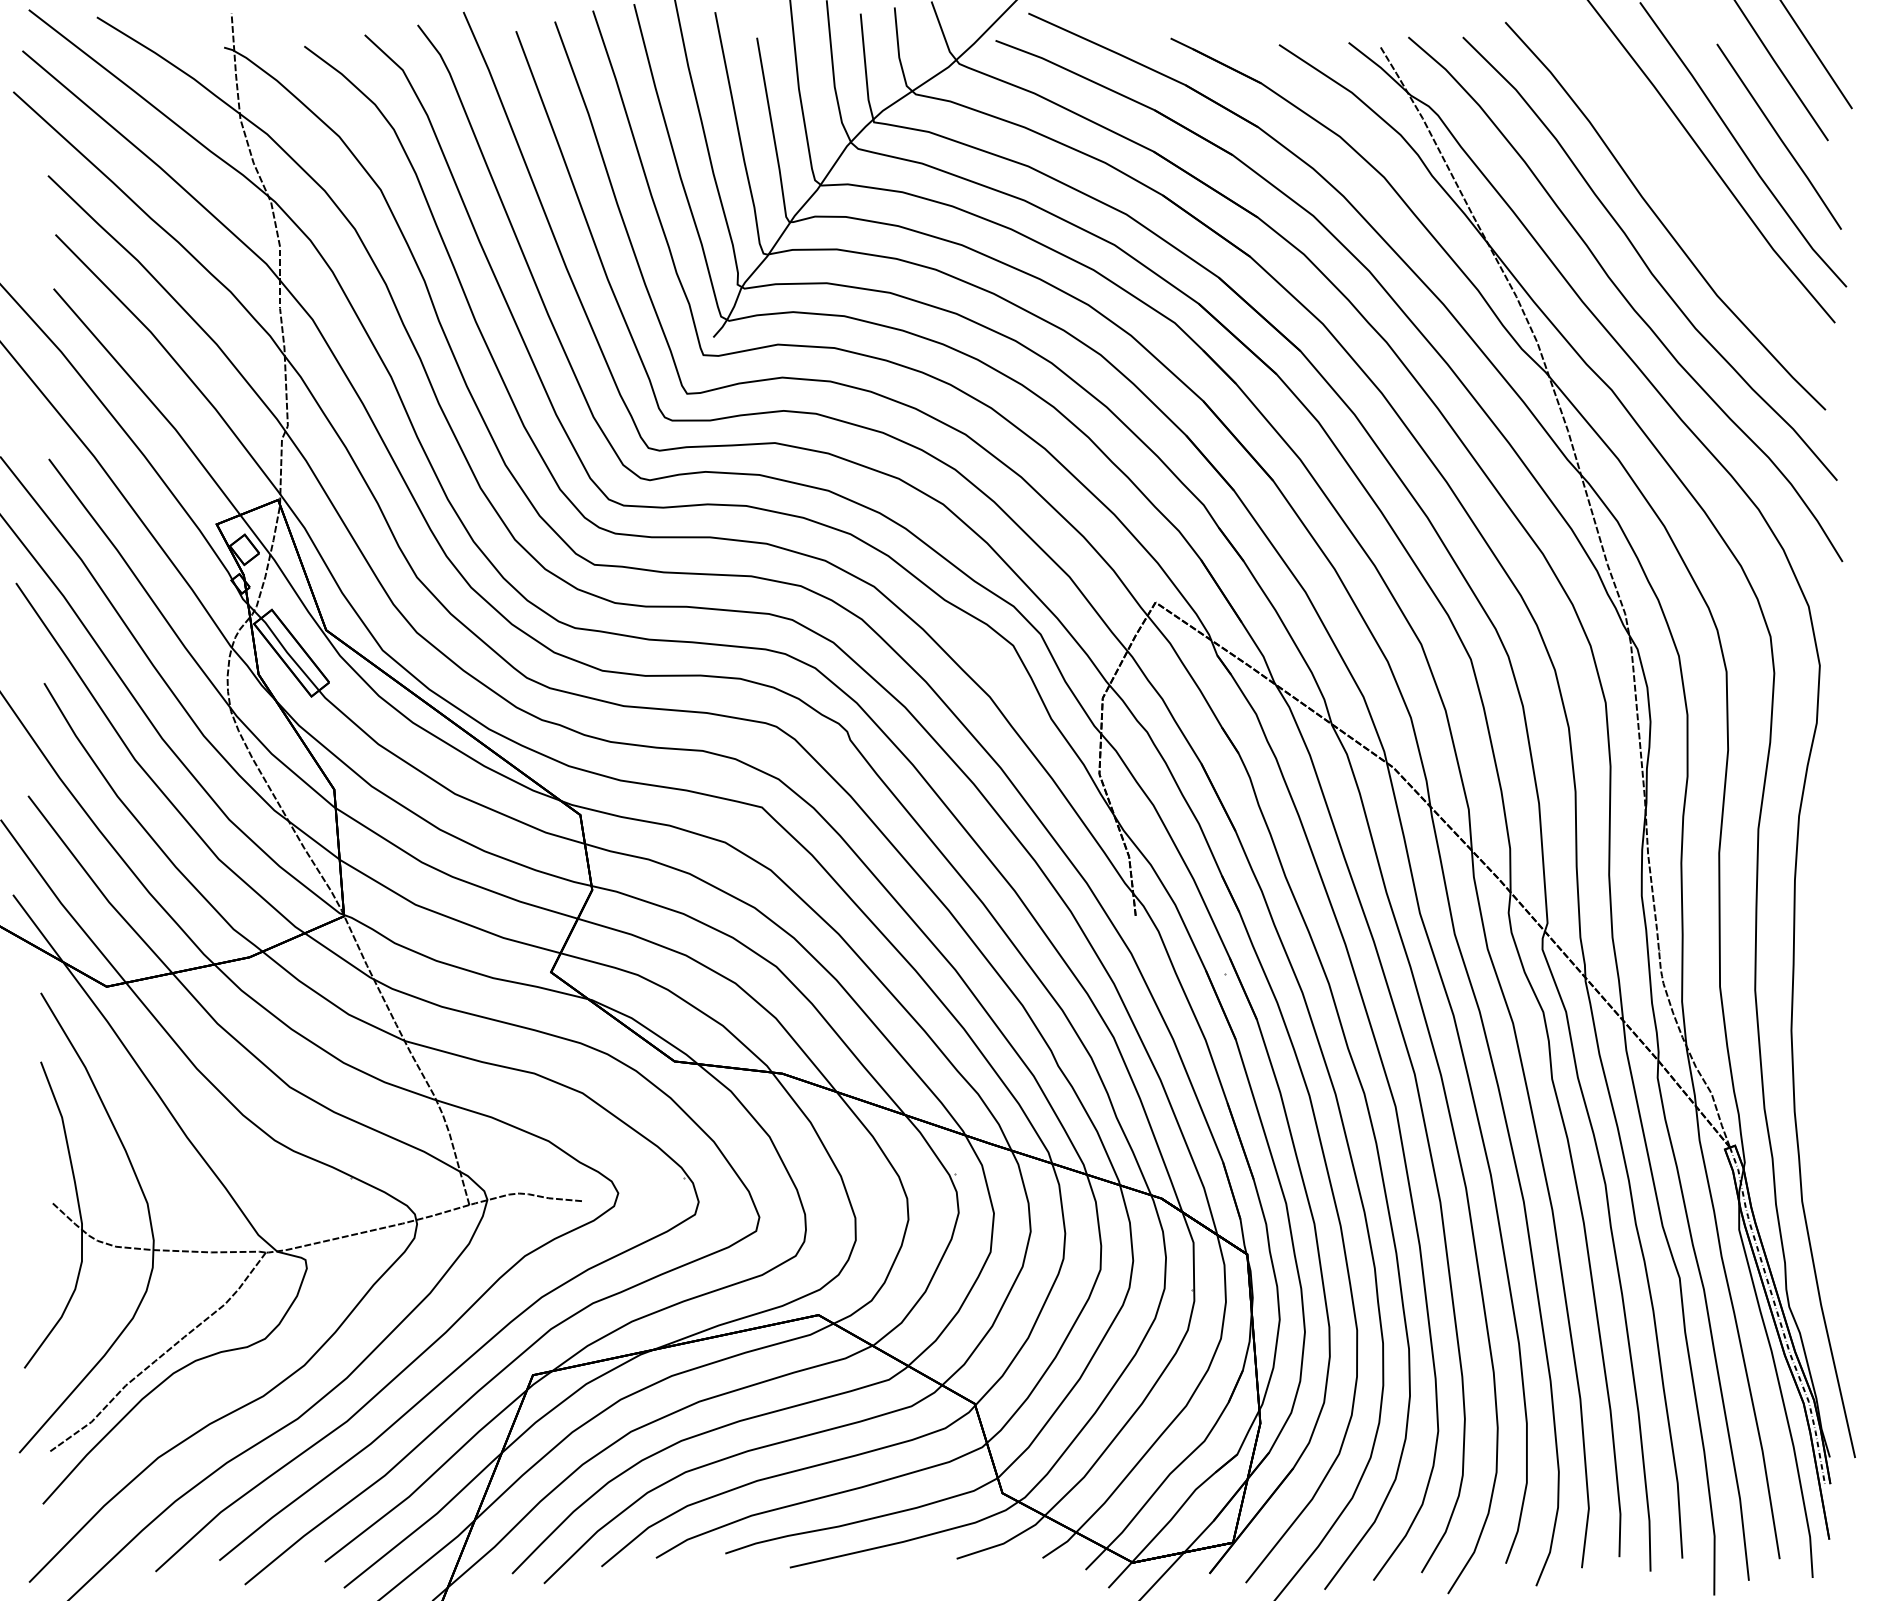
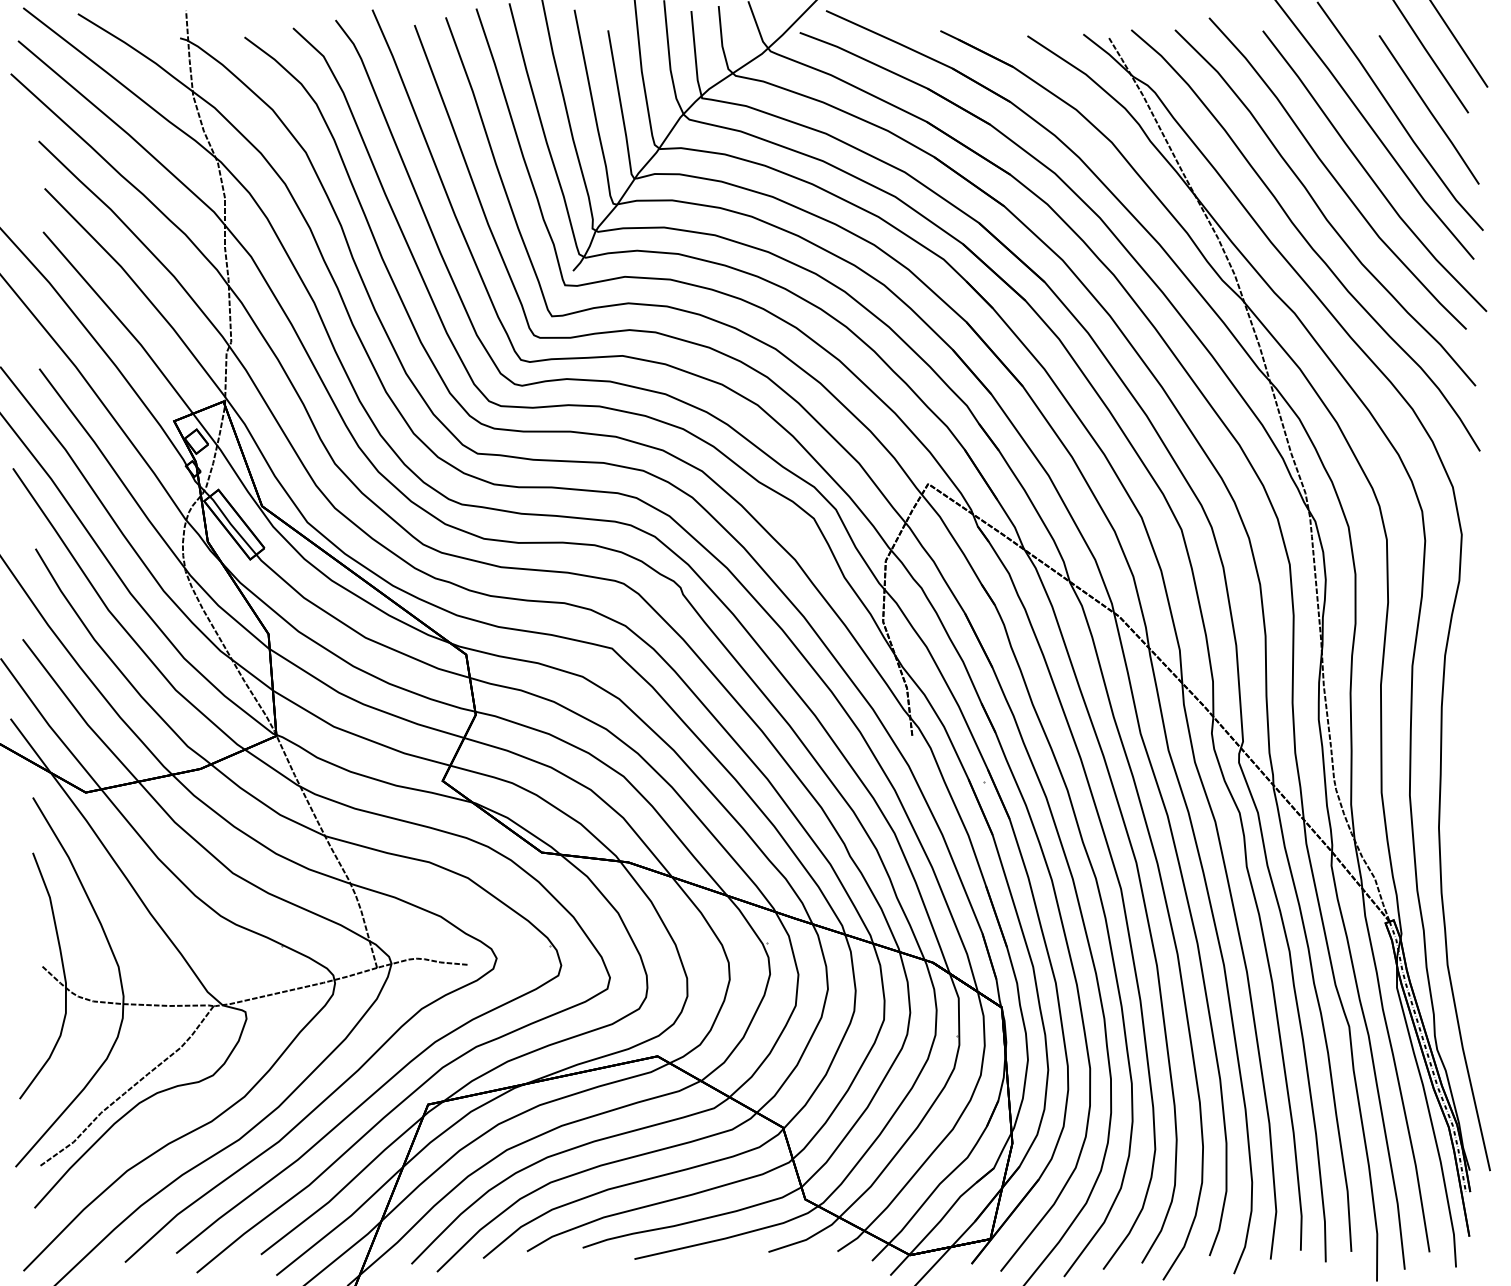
curve: (1705, 217) -> (1369, 174), added

